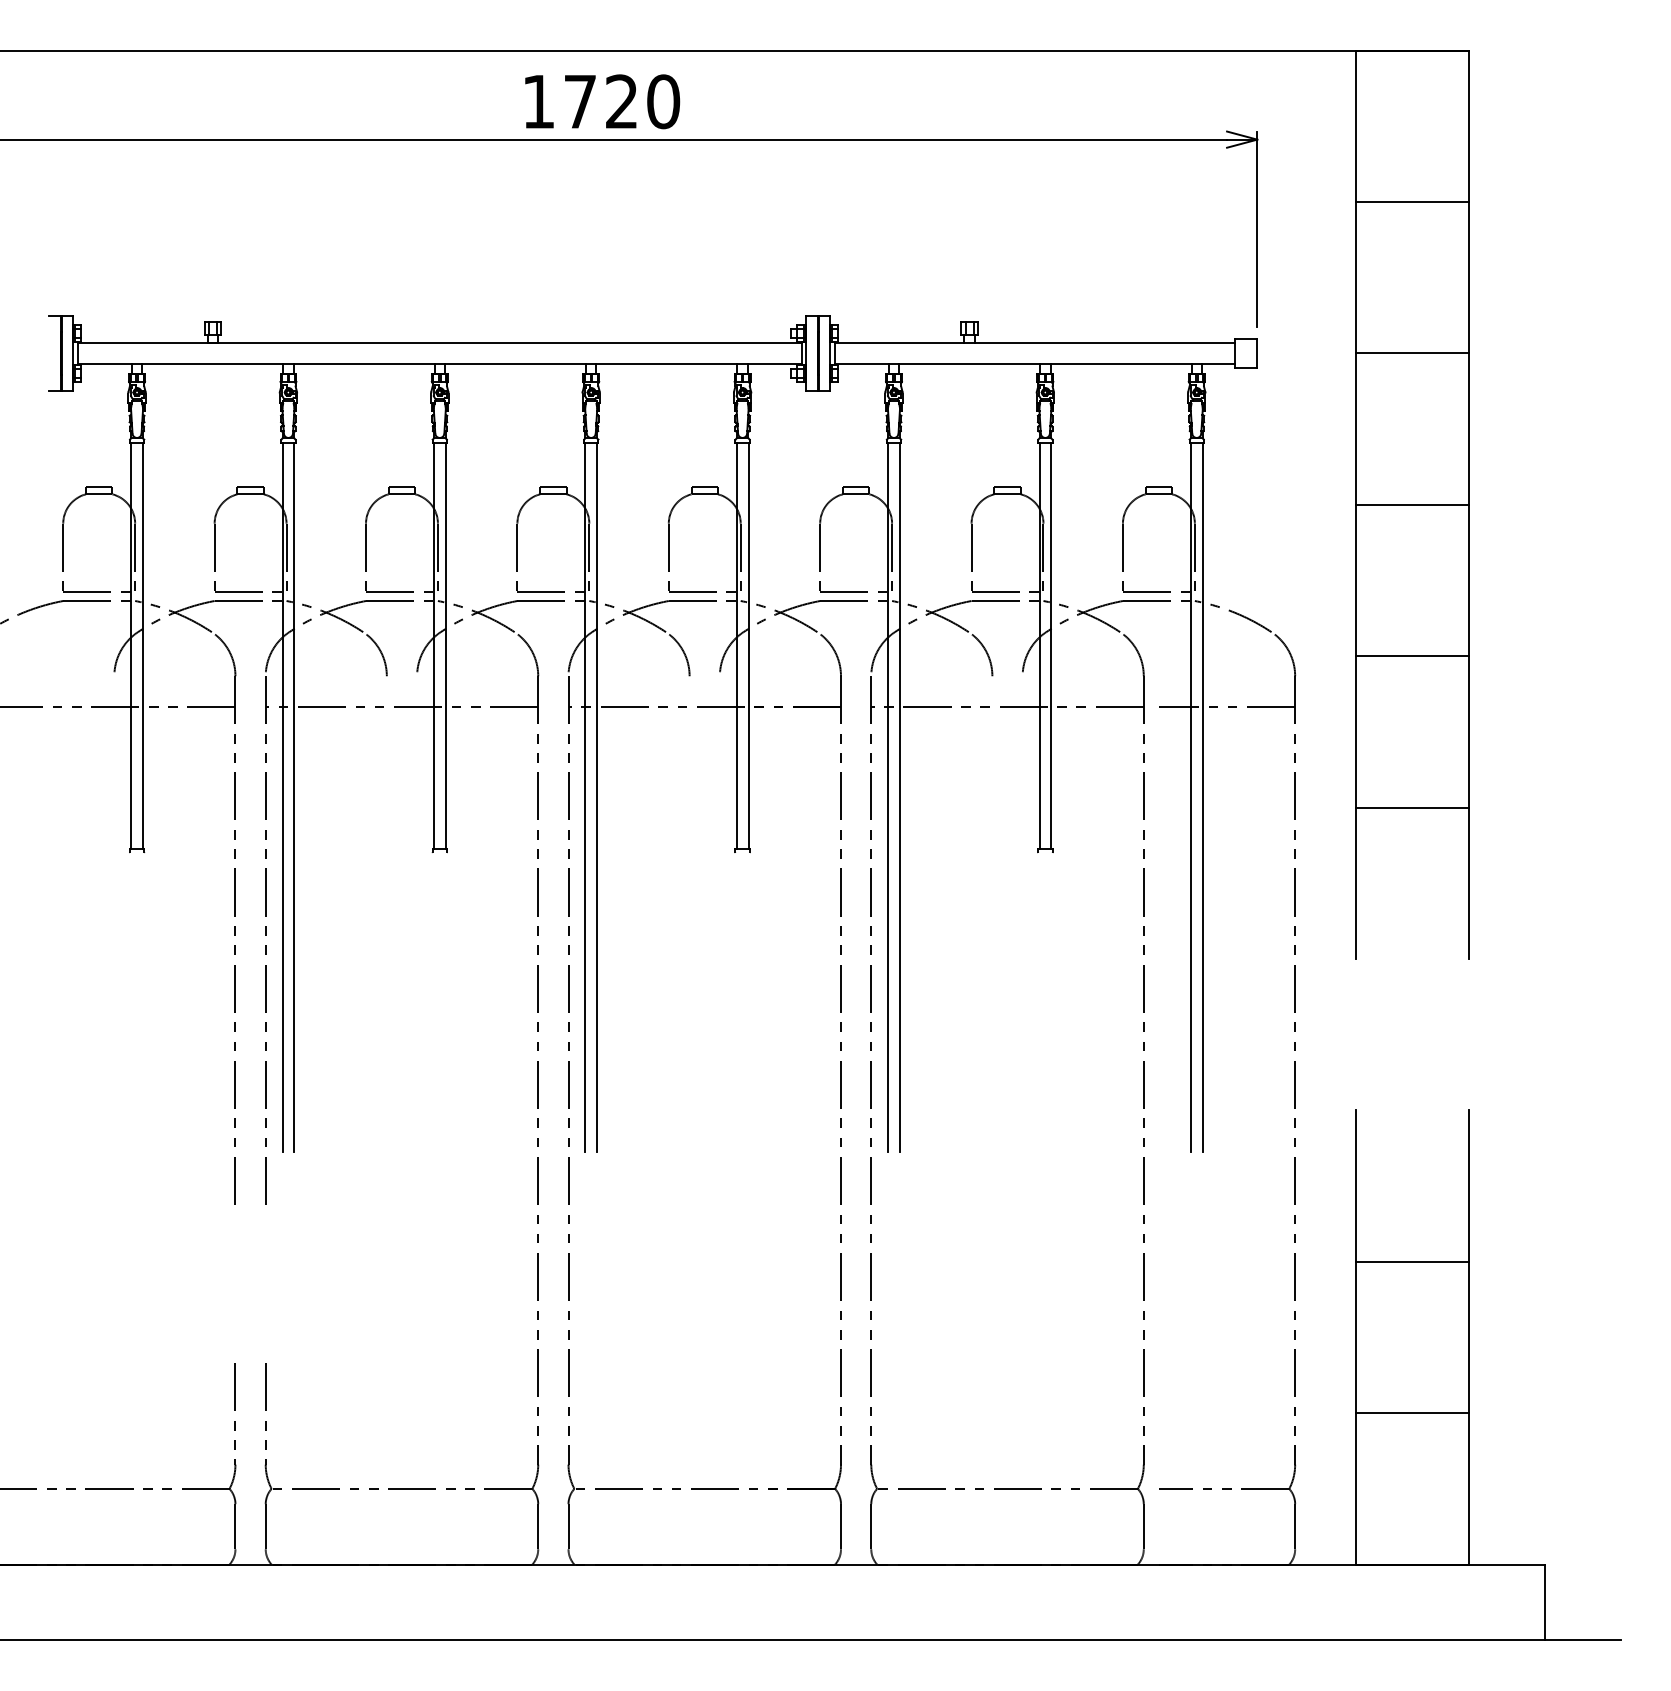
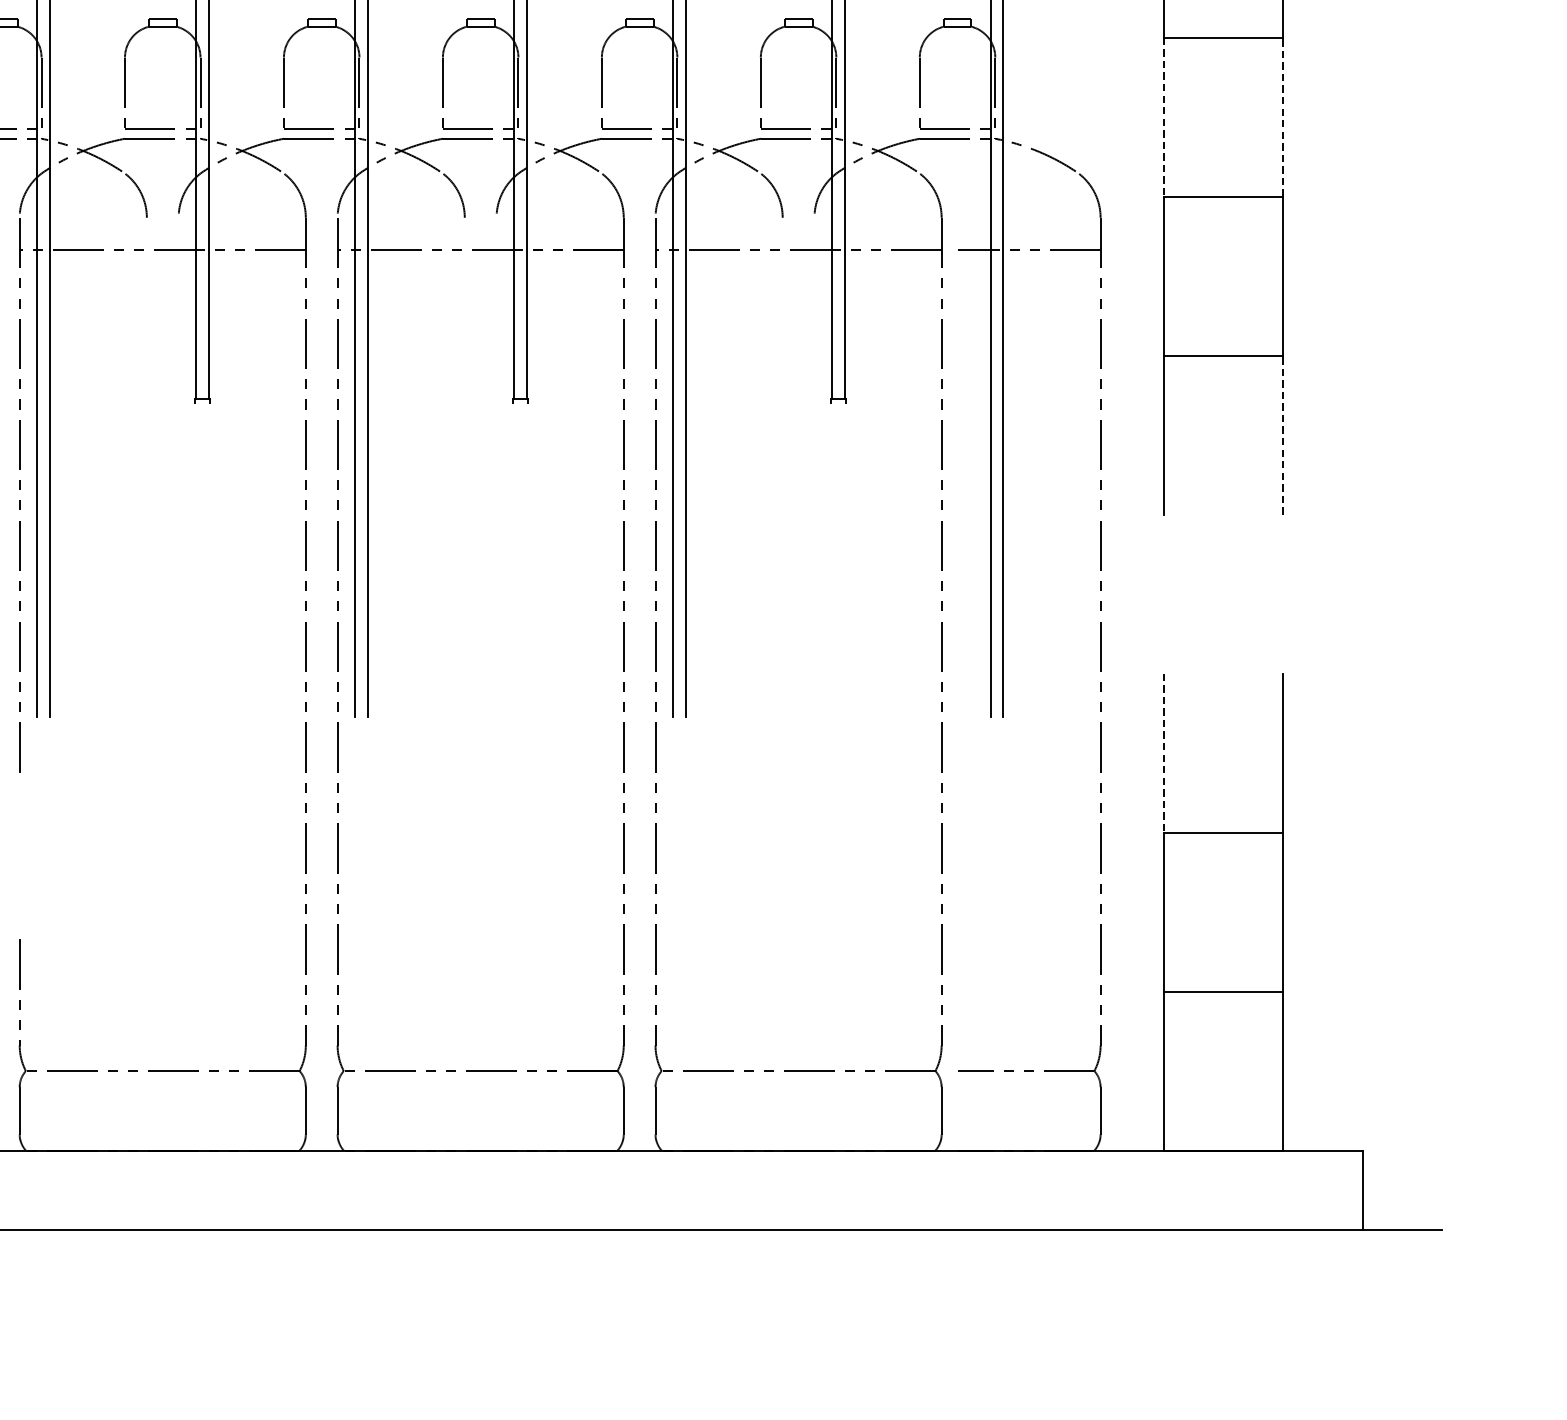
line: (1355, 580) -> (1163, 117), solid -> dashed
line: (1469, 580) -> (1283, 117), solid -> dashed
line: (1469, 883) -> (1283, 435), solid -> dashed
line: (1355, 1186) -> (1163, 753), solid -> dashed

